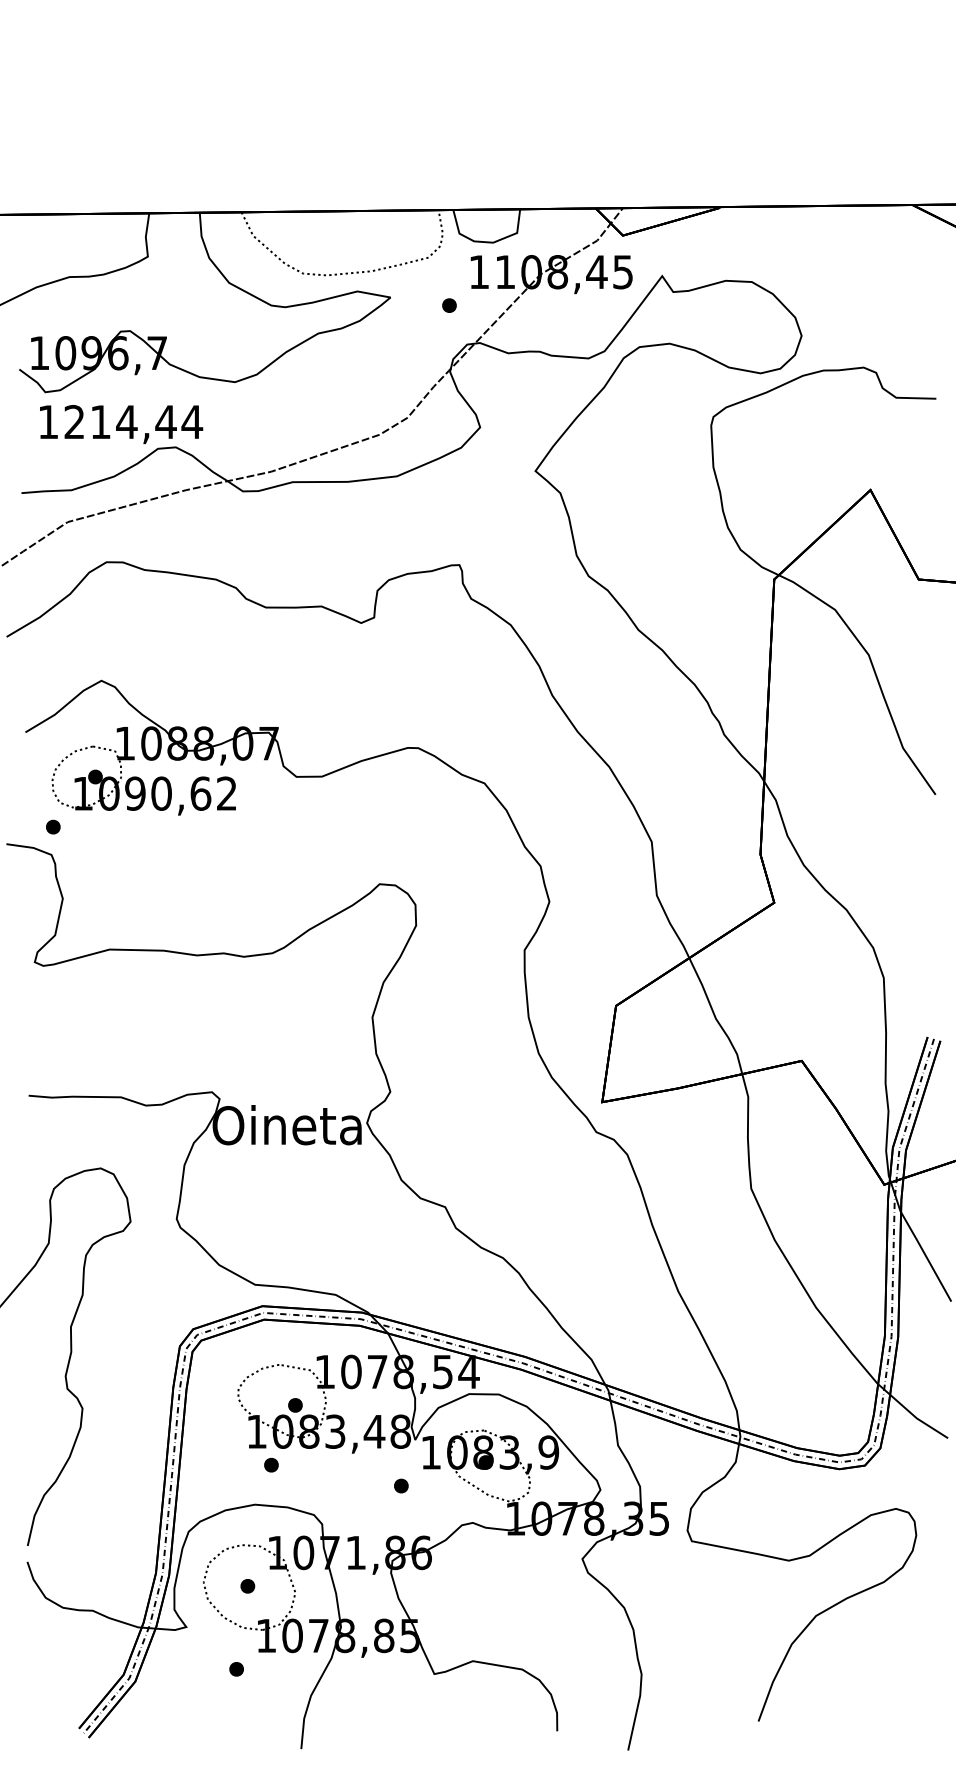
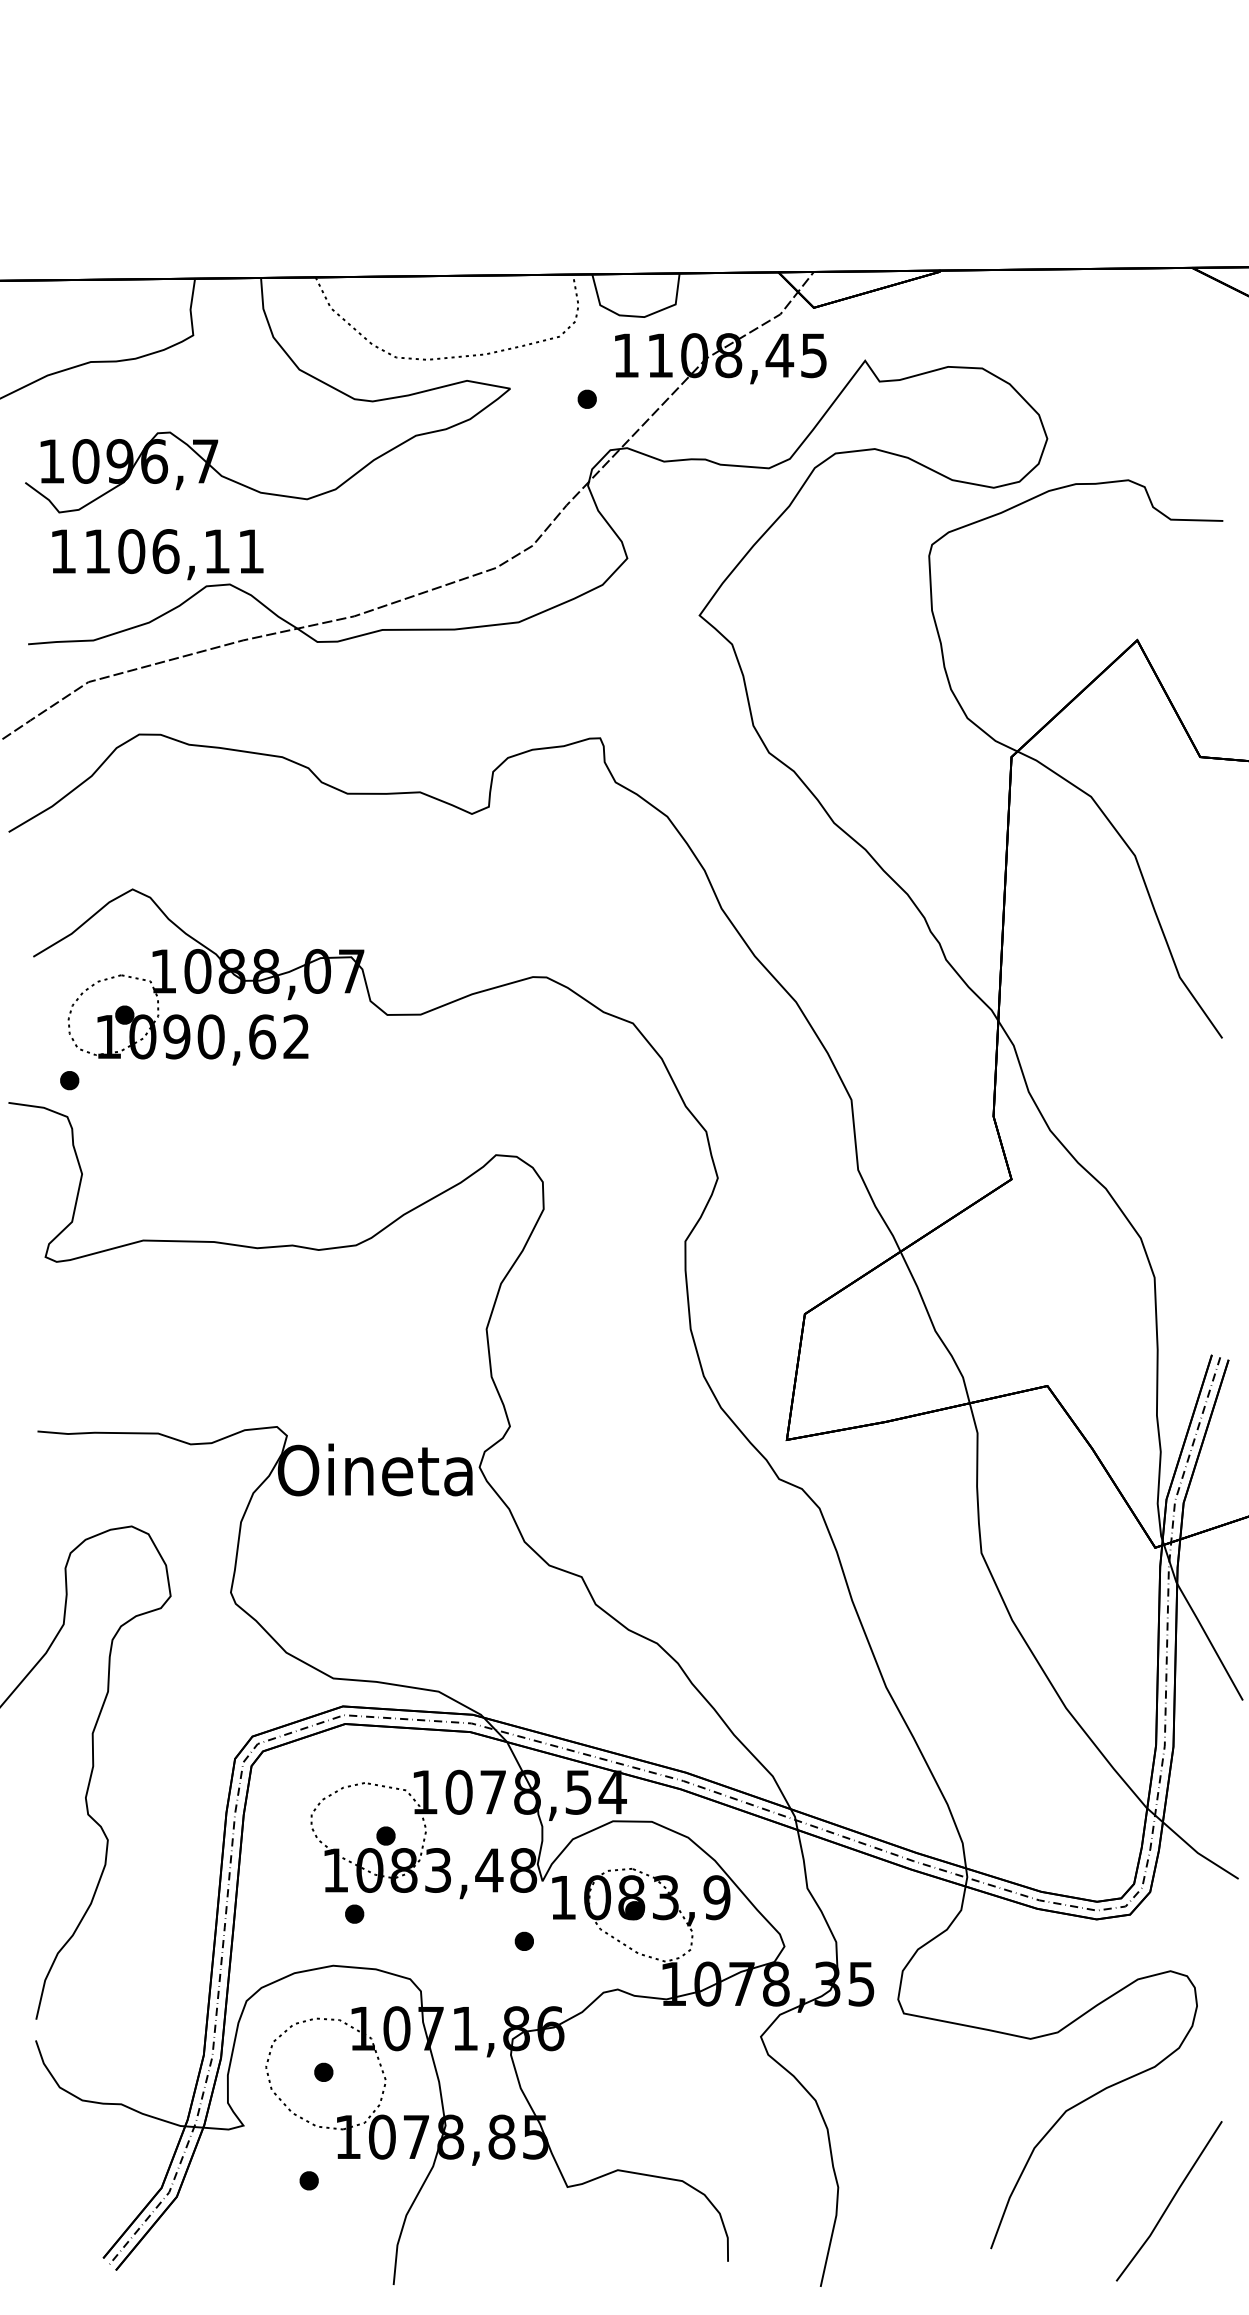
text: (133, 421) -> (174, 550), 1214,44 -> 1106,11
line: (895, 1684) -> (1169, 2200), added

